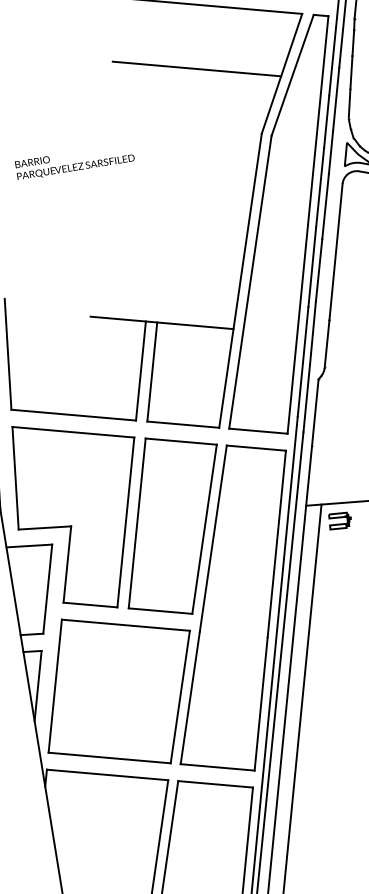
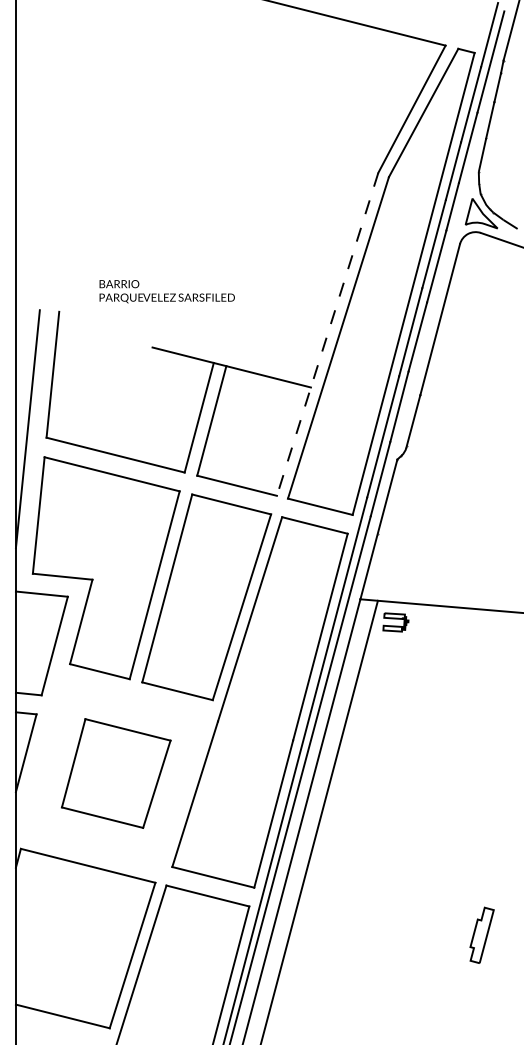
line: (196, 68) -> (316, 87), removed
text: (74, 161) -> (166, 291), moved
line: (240, 280) -> (327, 334), solid -> dashed
part: (118, 691) -> (115, 773), size x0.6

